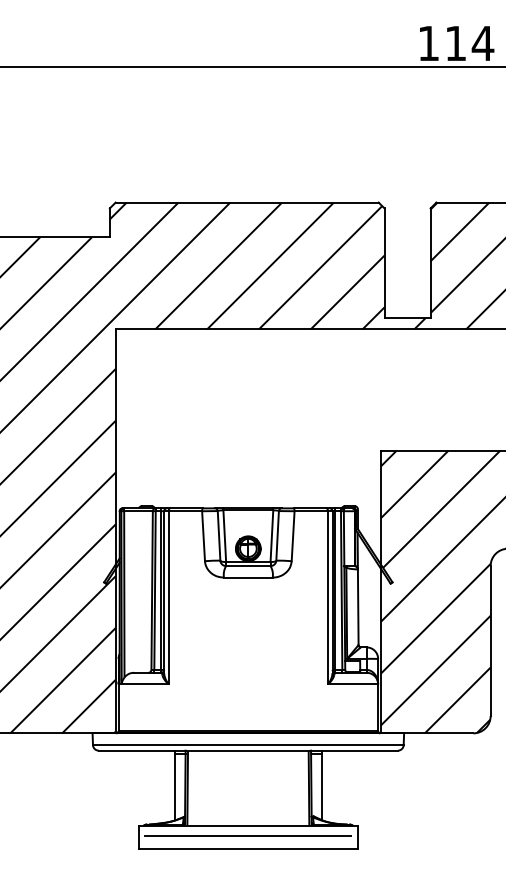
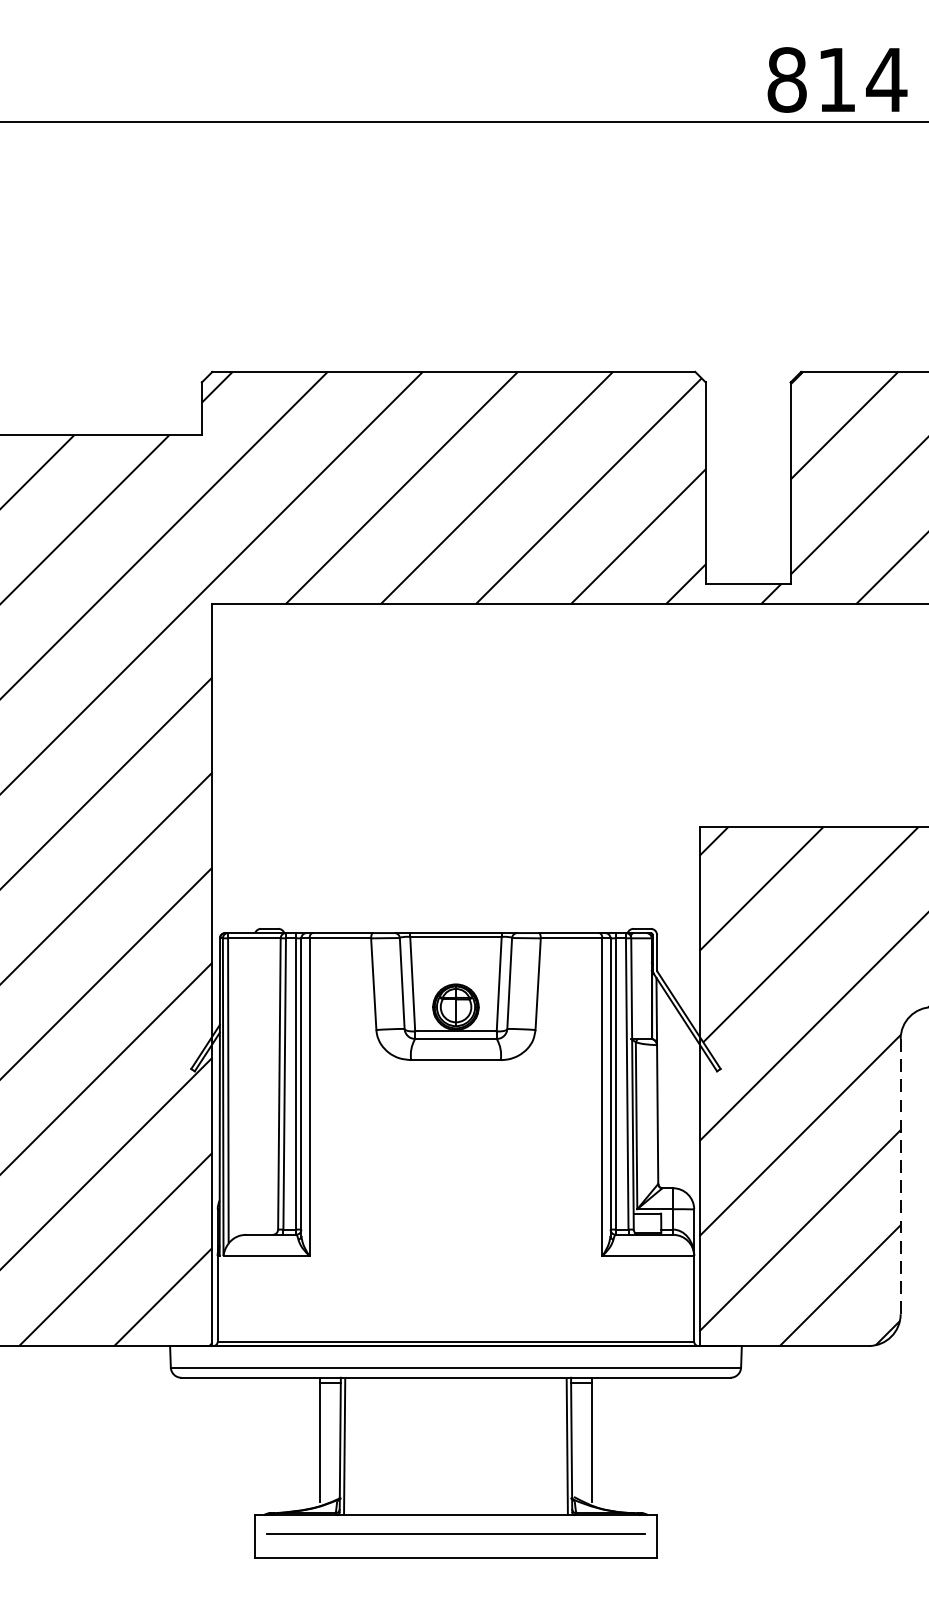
text: (428, 43) -> (786, 79), 114 -> 814
line: (490, 641) -> (900, 1177), solid -> dashed

